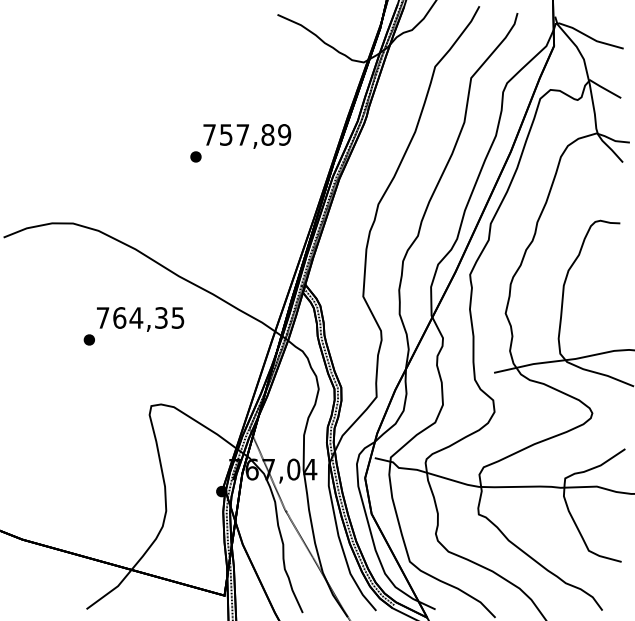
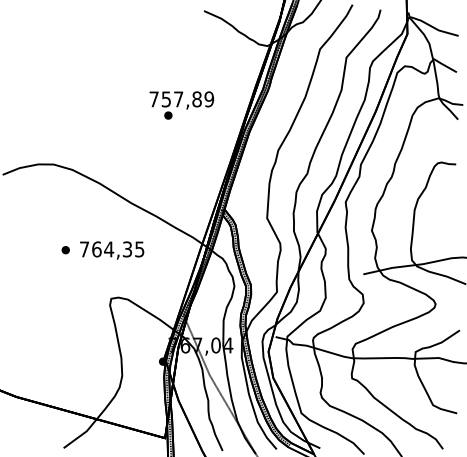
part: (195, 156) -> (168, 115), moved
text: (140, 319) -> (112, 250), moved

